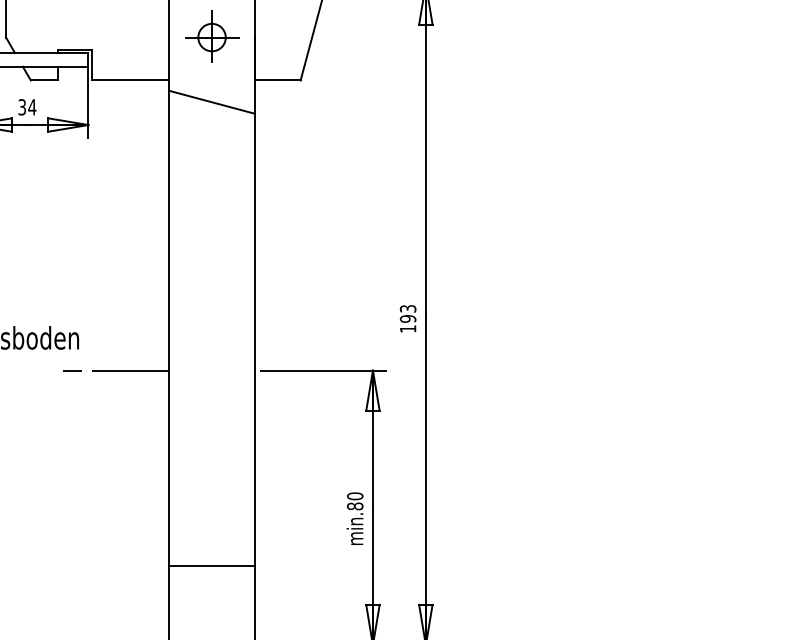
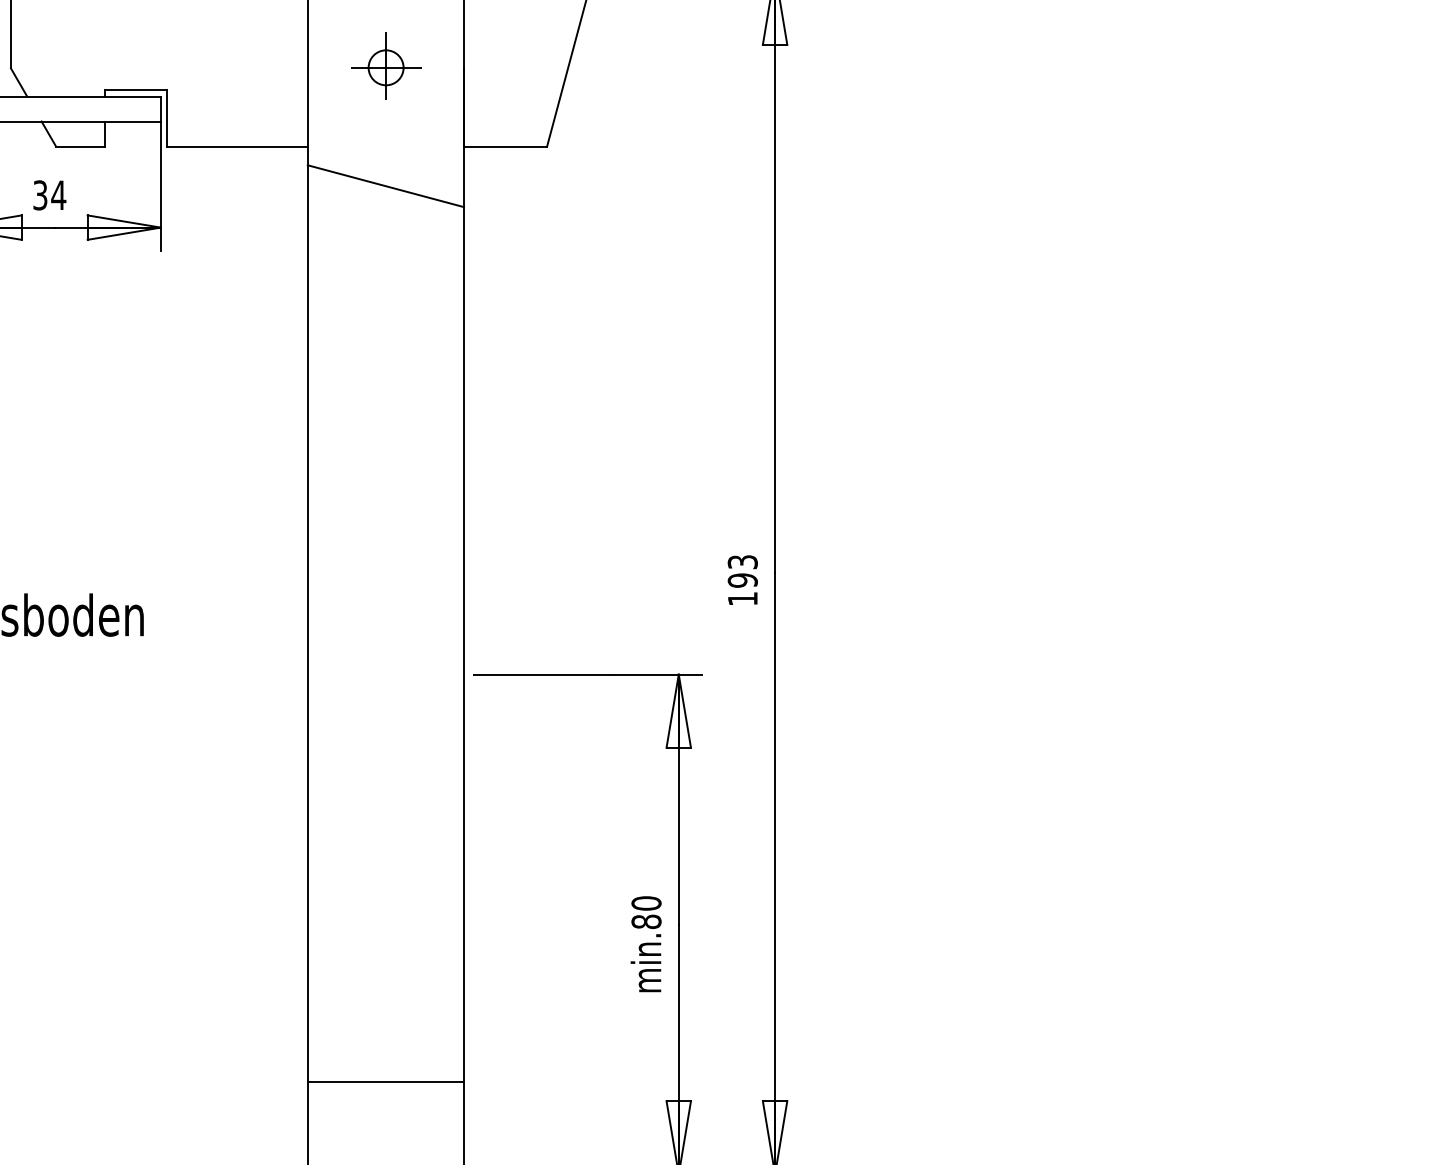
part: (212, 36) -> (386, 66), size x0.7
line: (115, 370) -> (210, 674), removed
line: (211, 566) -> (384, 1082), moved

